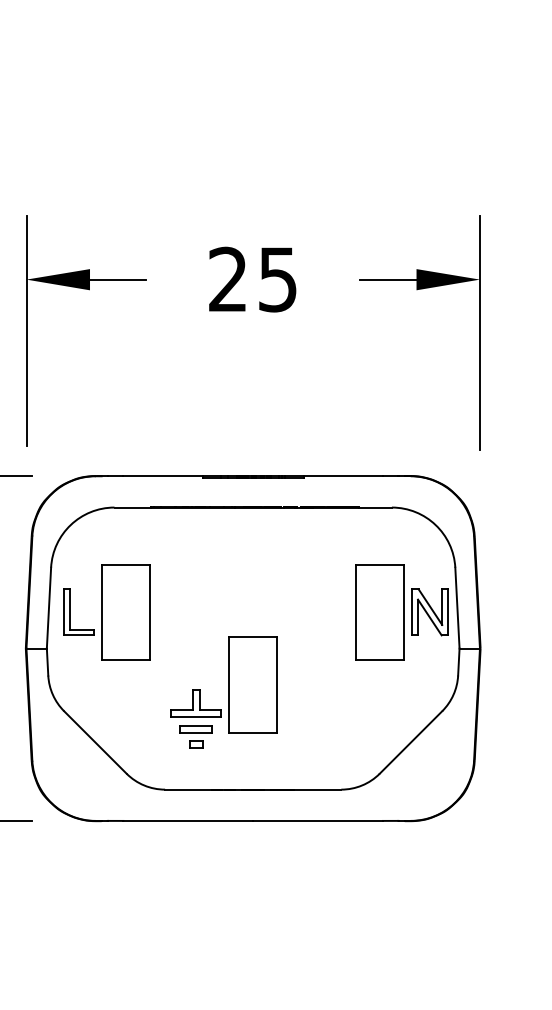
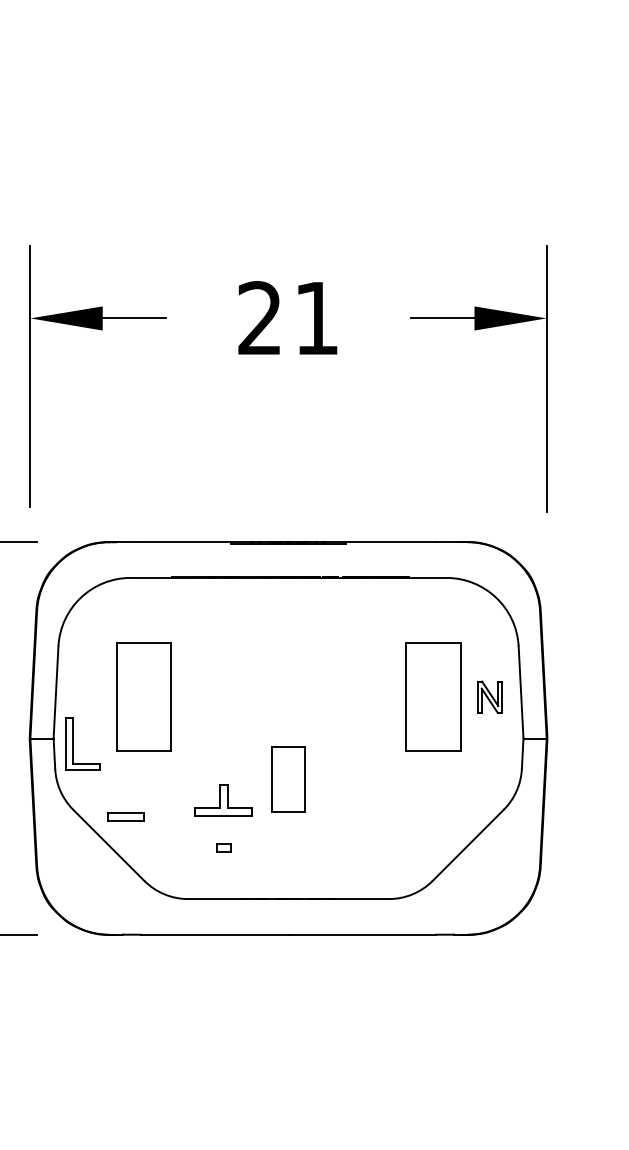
text: (277, 279) -> (316, 318), 25 -> 21
part: (70, 611) -> (73, 743), moved
part: (429, 612) -> (489, 697), size x0.6
part: (253, 684) -> (288, 779), size x0.6
part: (196, 728) -> (125, 816), moved

